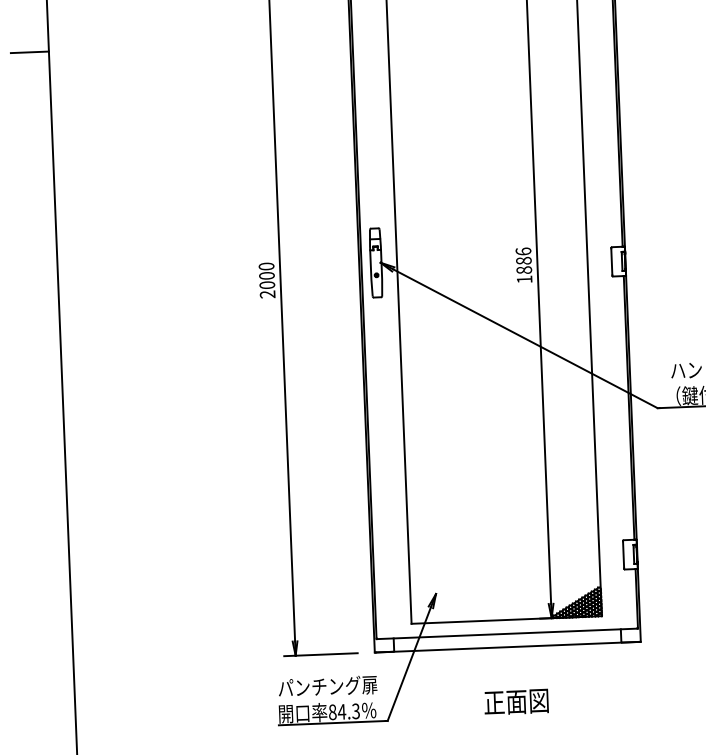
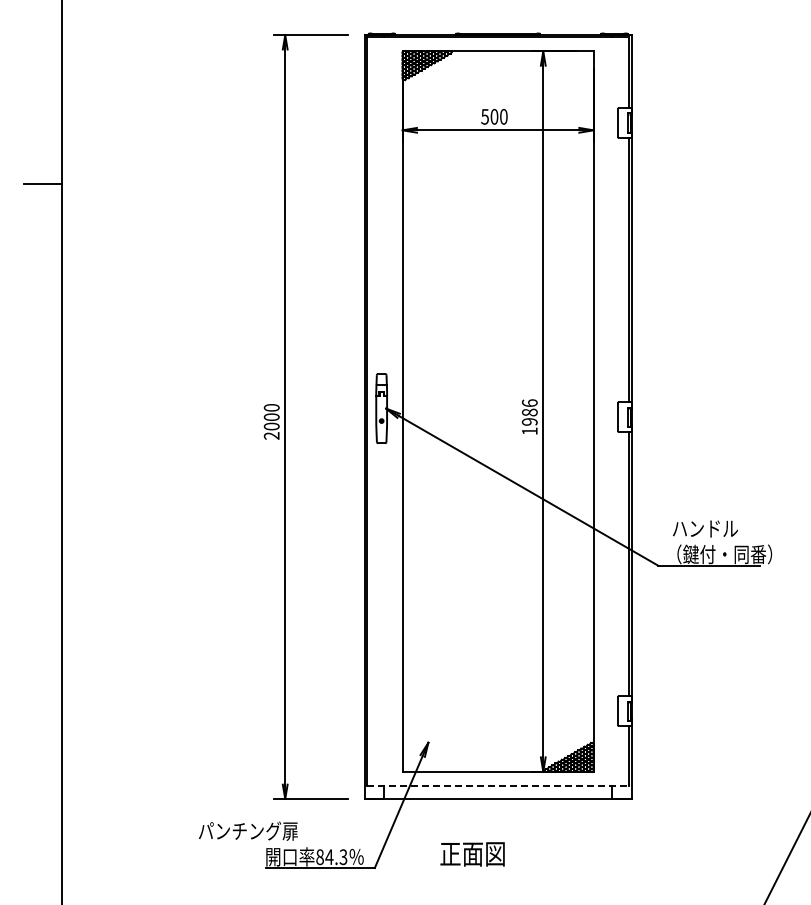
text: (523, 269) -> (529, 421), 1886 -> 1986
line: (507, 633) -> (498, 785), solid -> dashed
text: (328, 685) -> (248, 830), moved
text: (516, 702) -> (472, 854), moved

